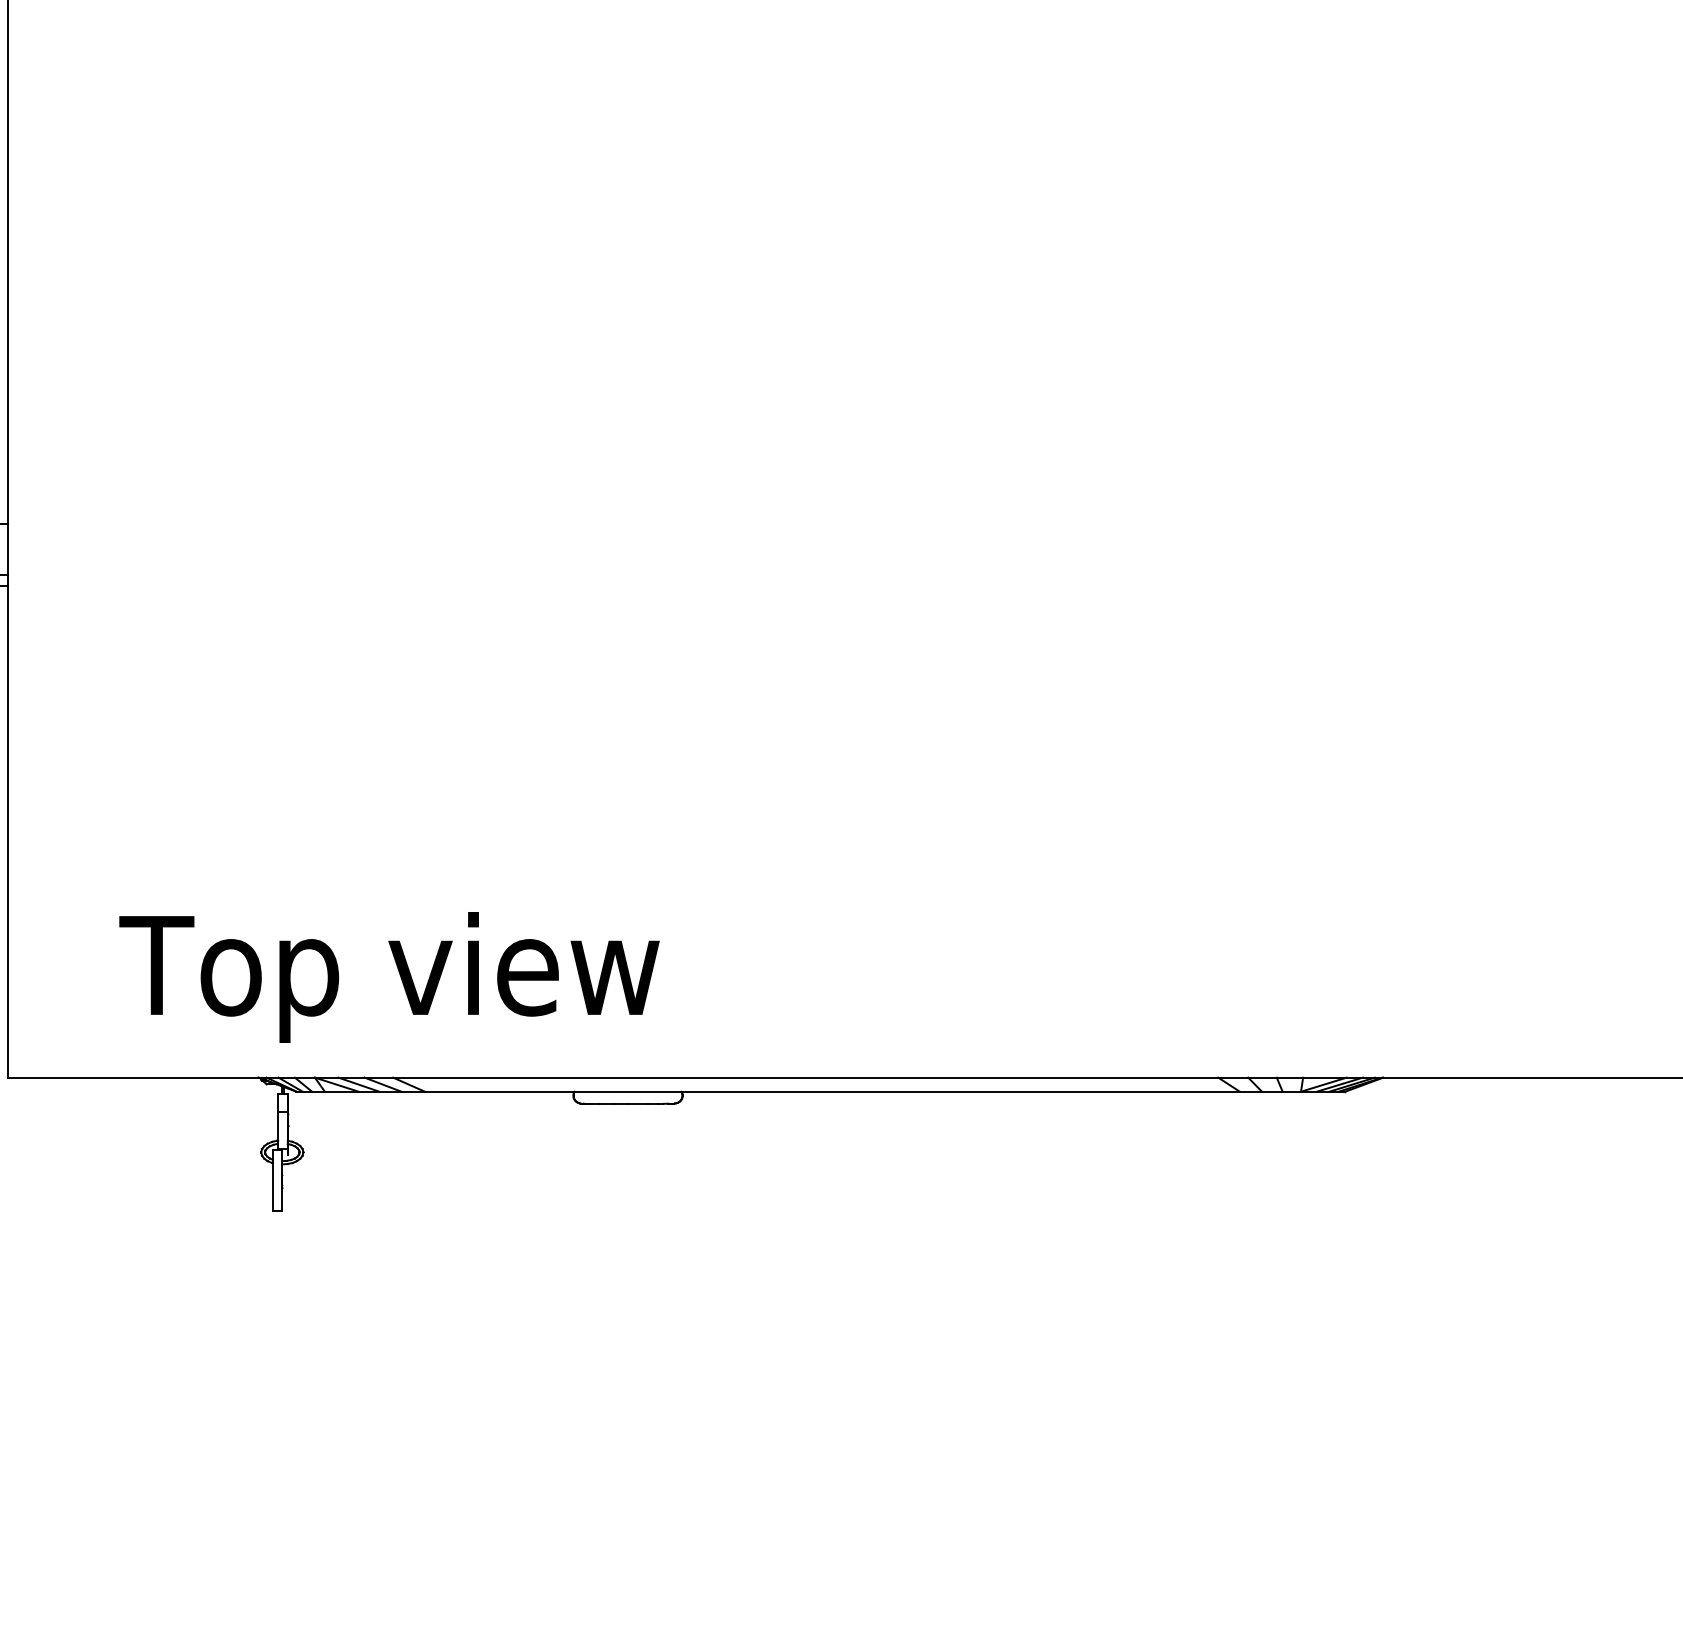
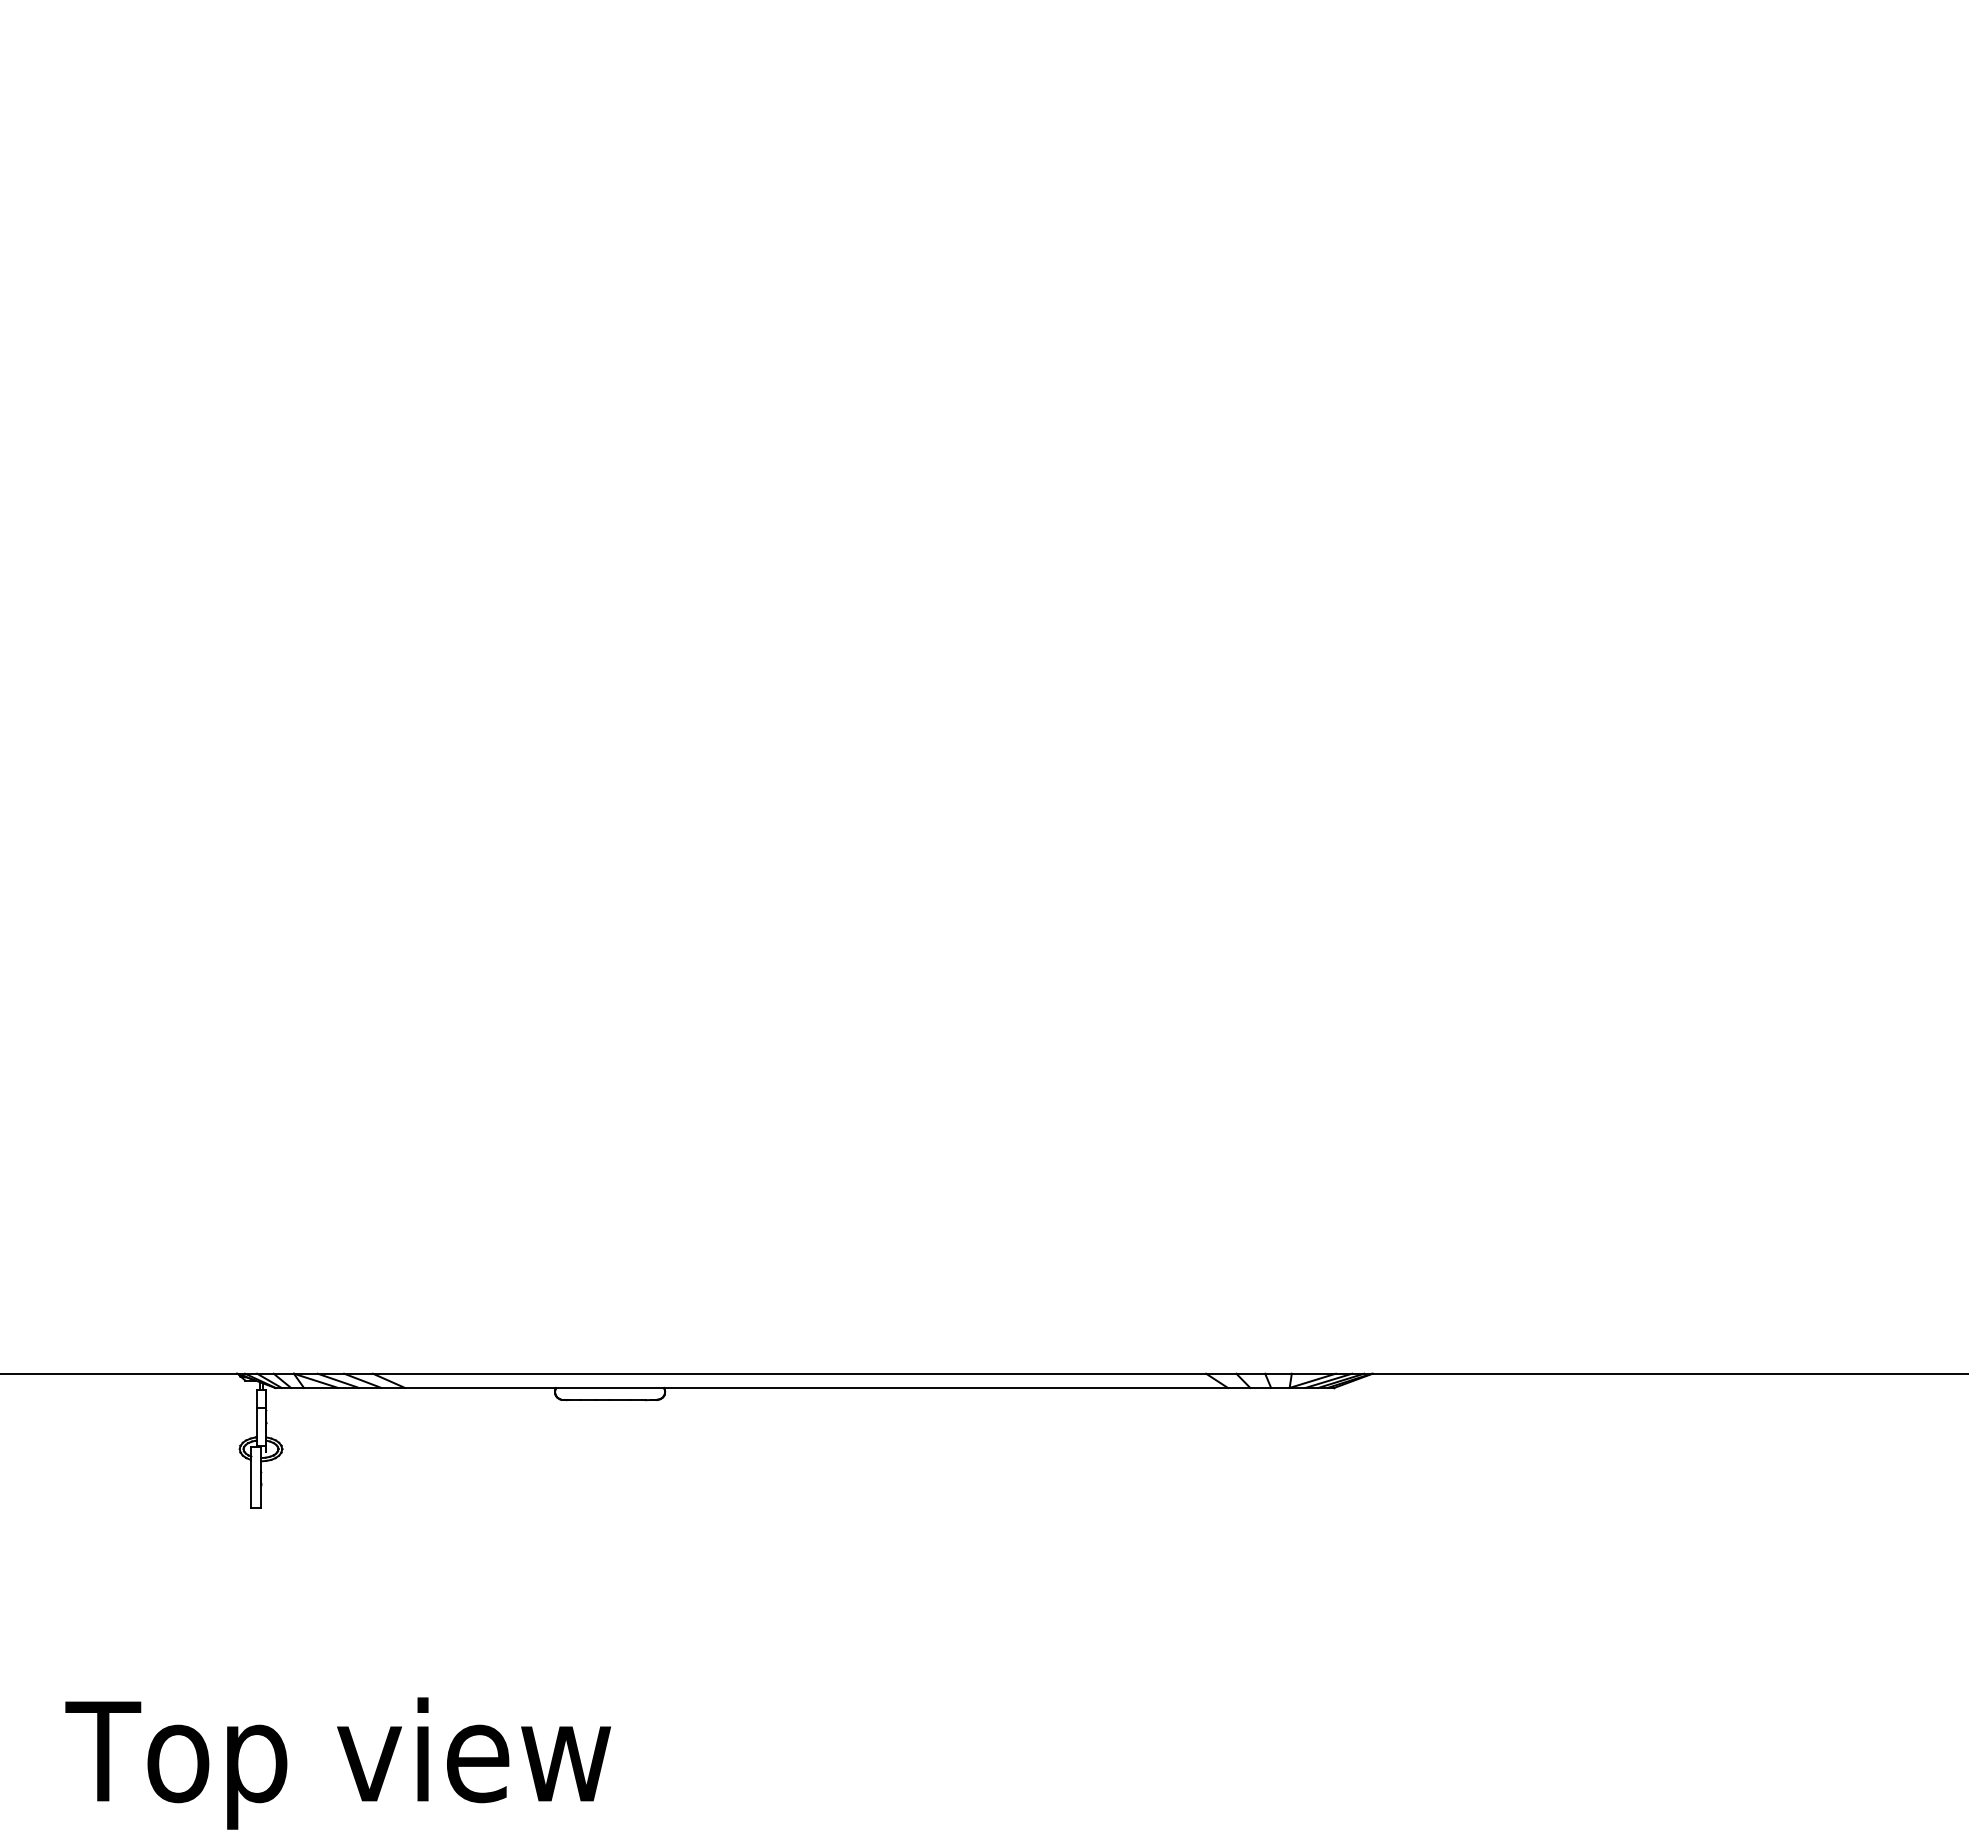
text: (388, 977) -> (337, 1763), moved

